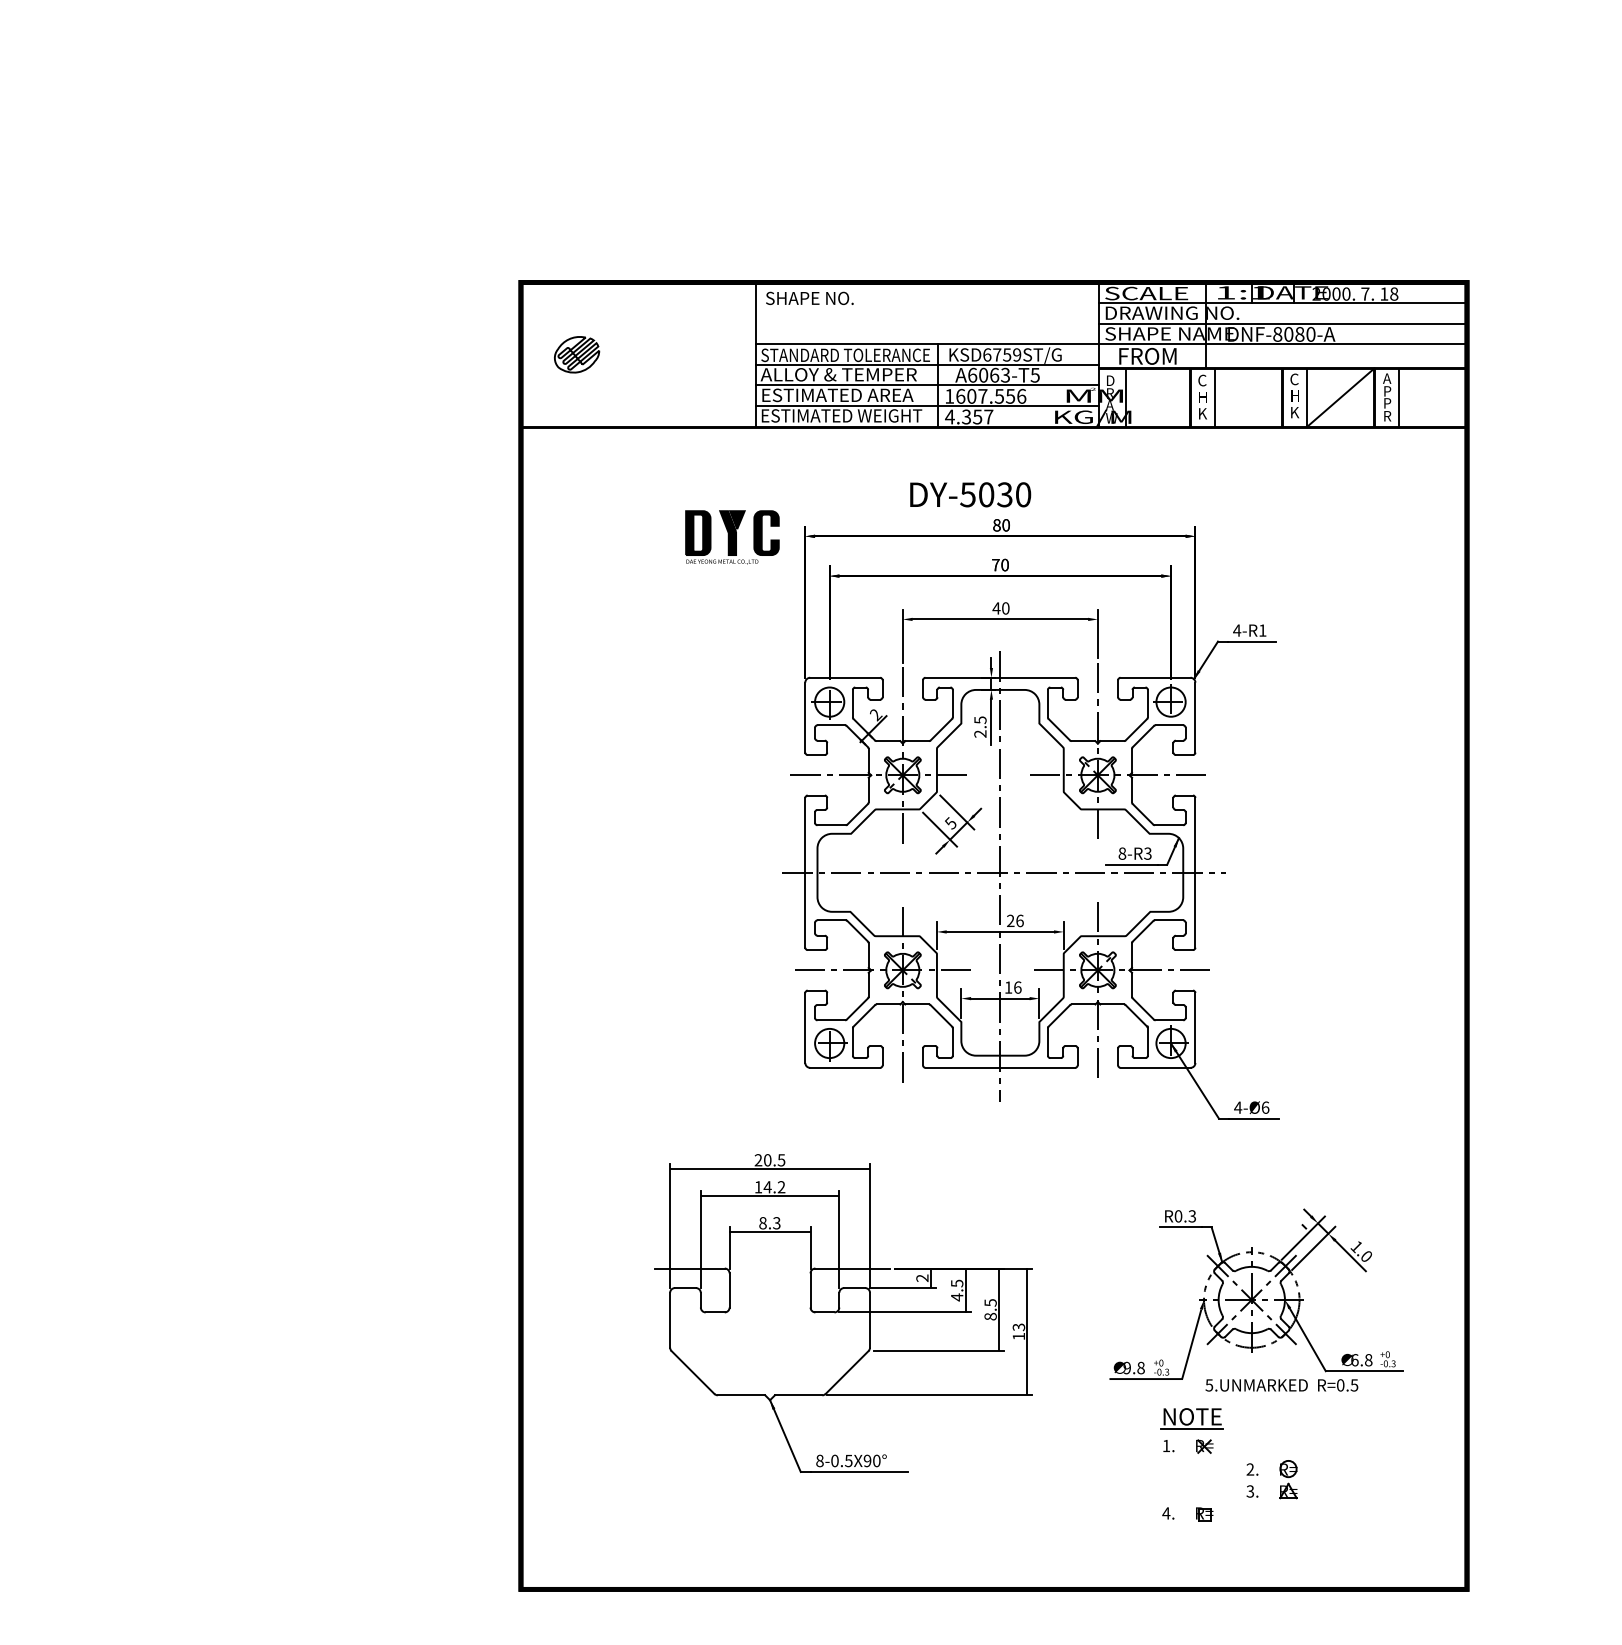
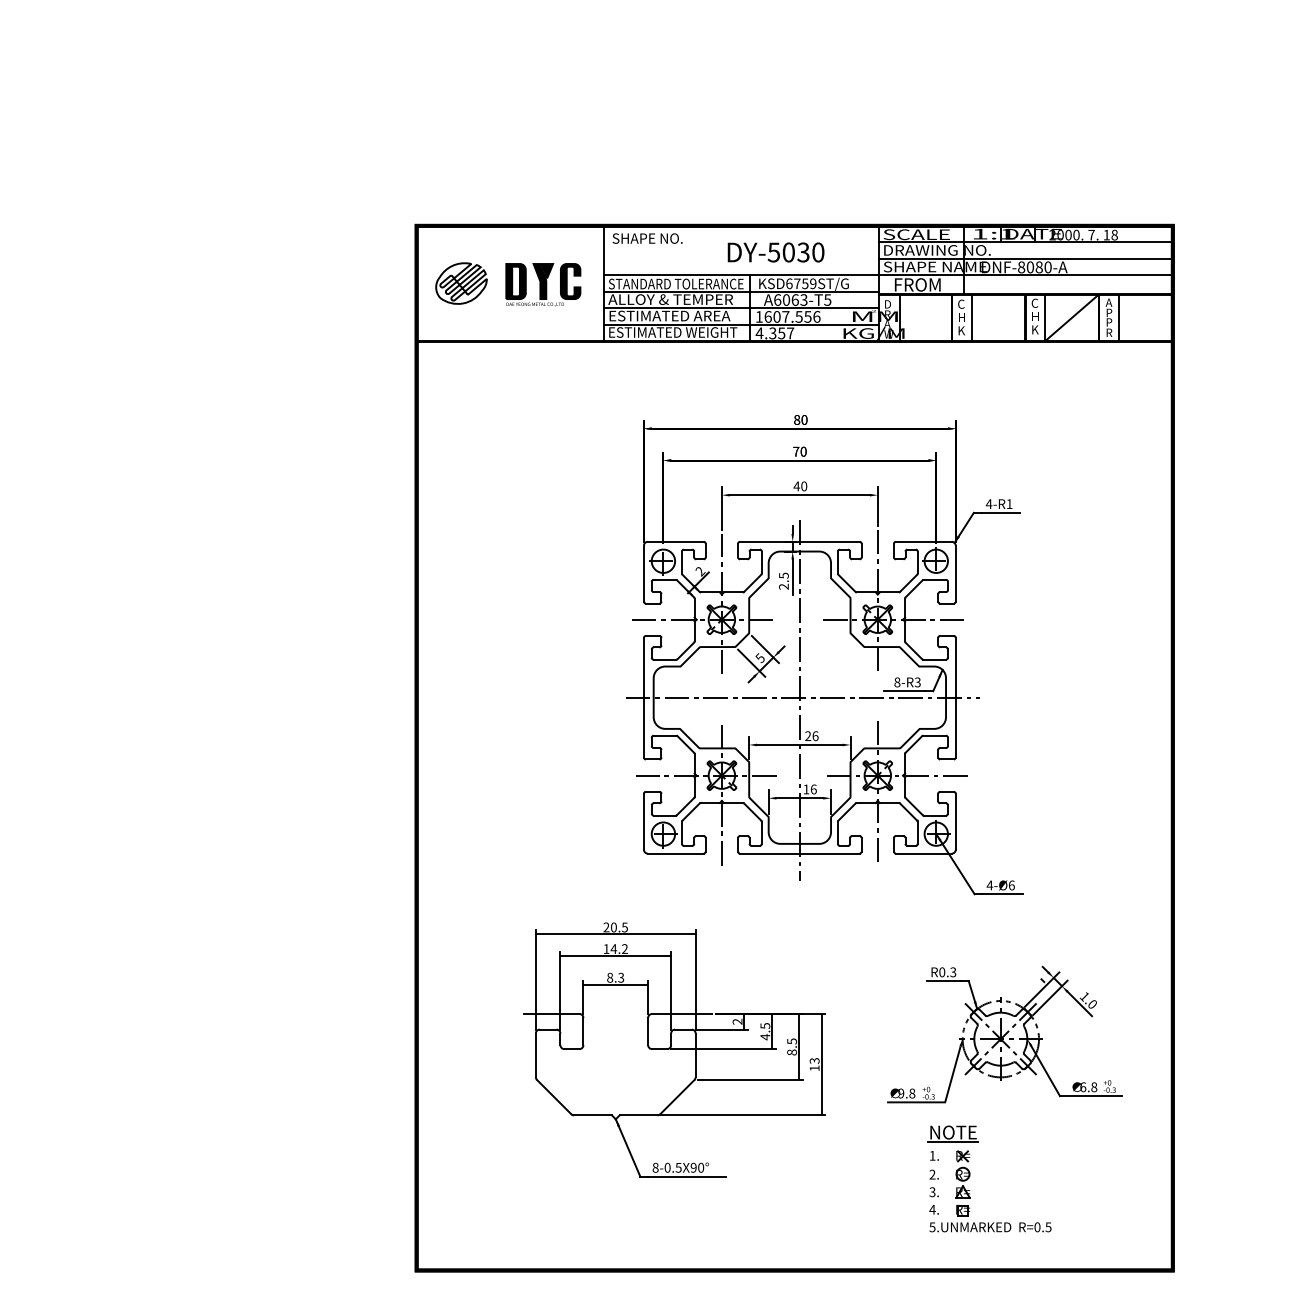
part: (576, 354) -> (461, 283), size x1.43
text: (970, 494) -> (775, 252), moved
part: (732, 537) -> (543, 285), moved
text: (1281, 1385) -> (990, 1227), moved
part: (1280, 1475) -> (956, 1179), moved

